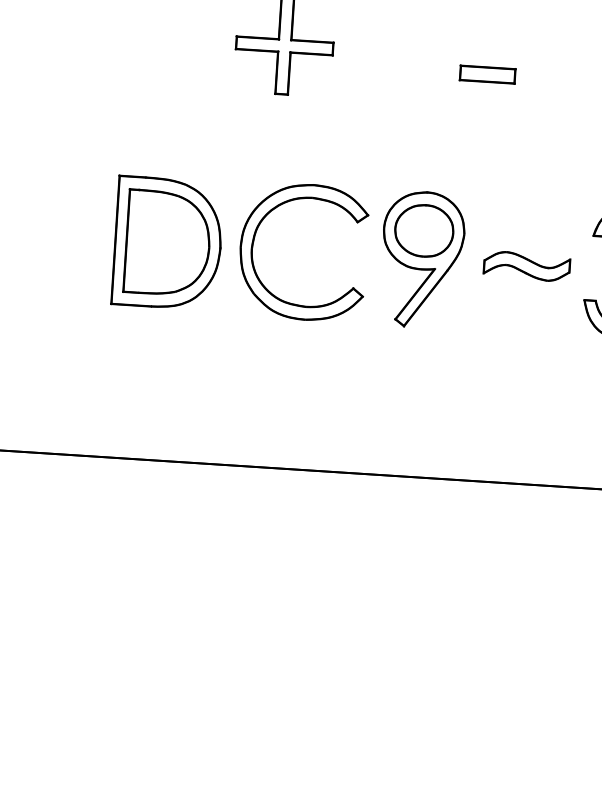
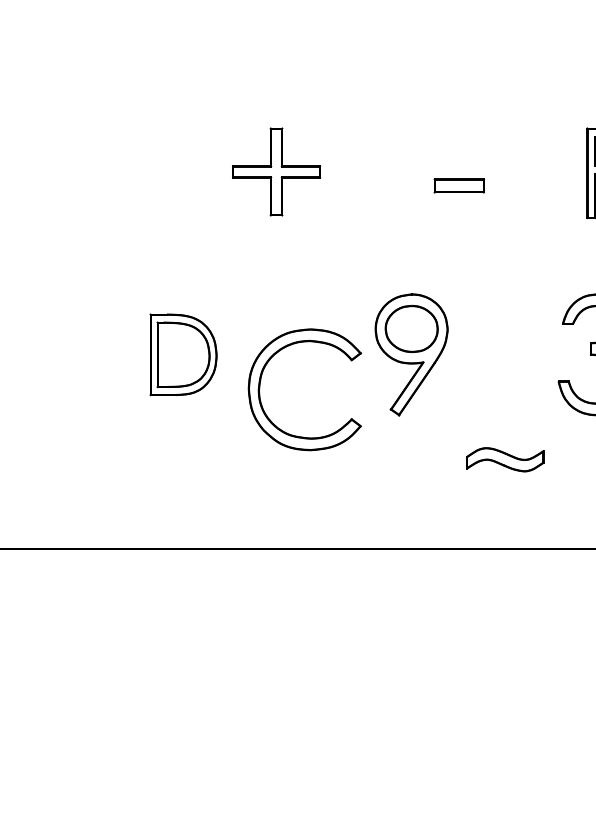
part: (255, 238) -> (261, 380), moved
part: (167, 242) -> (183, 354), size x0.7
part: (527, 266) -> (505, 459), moved

